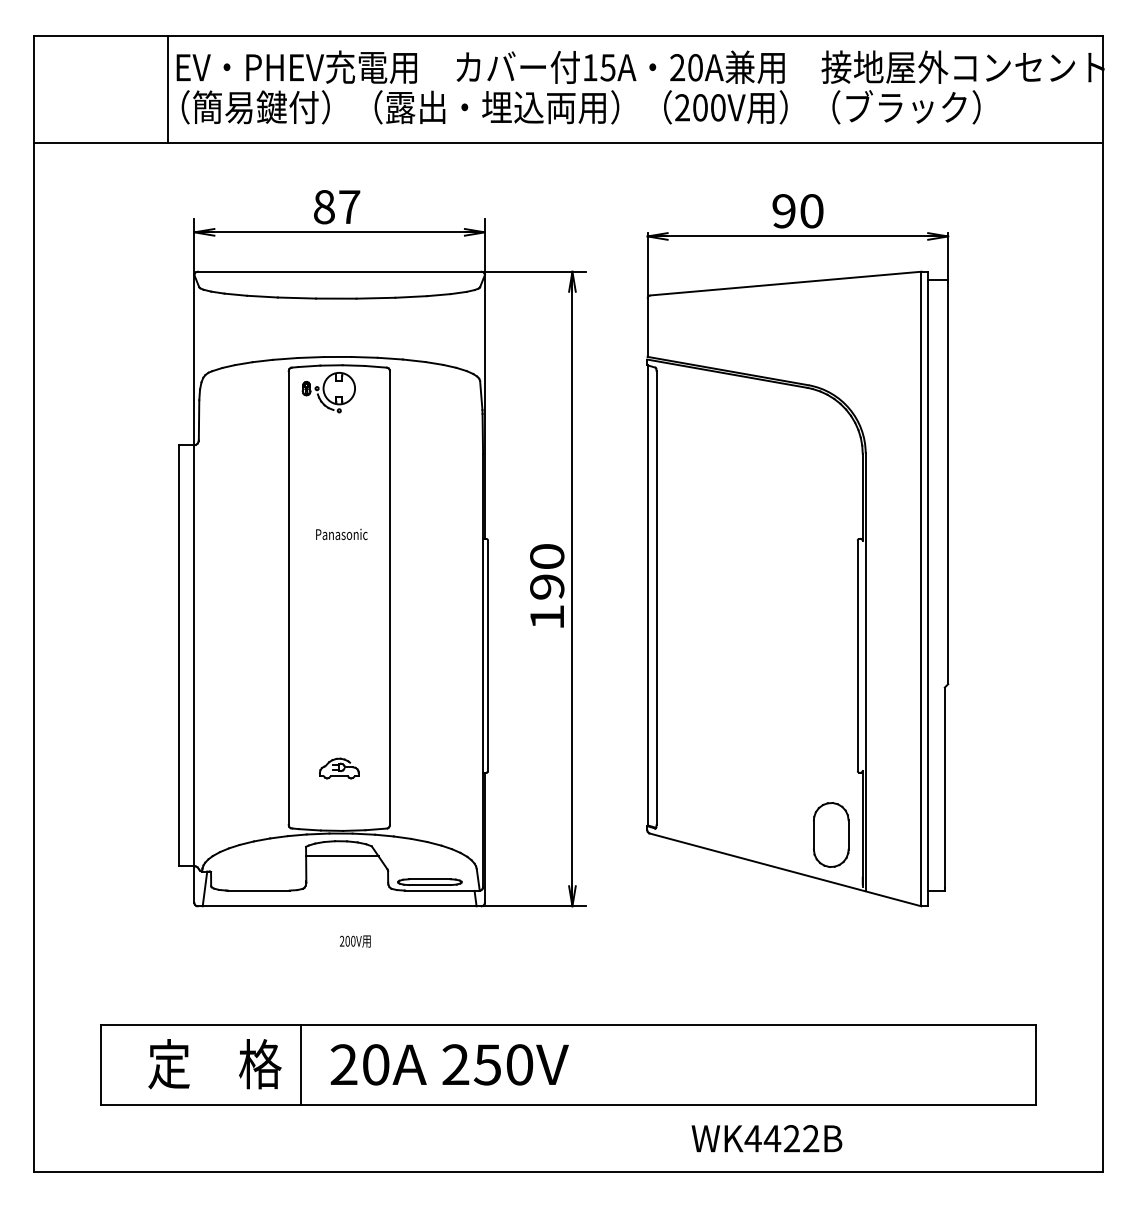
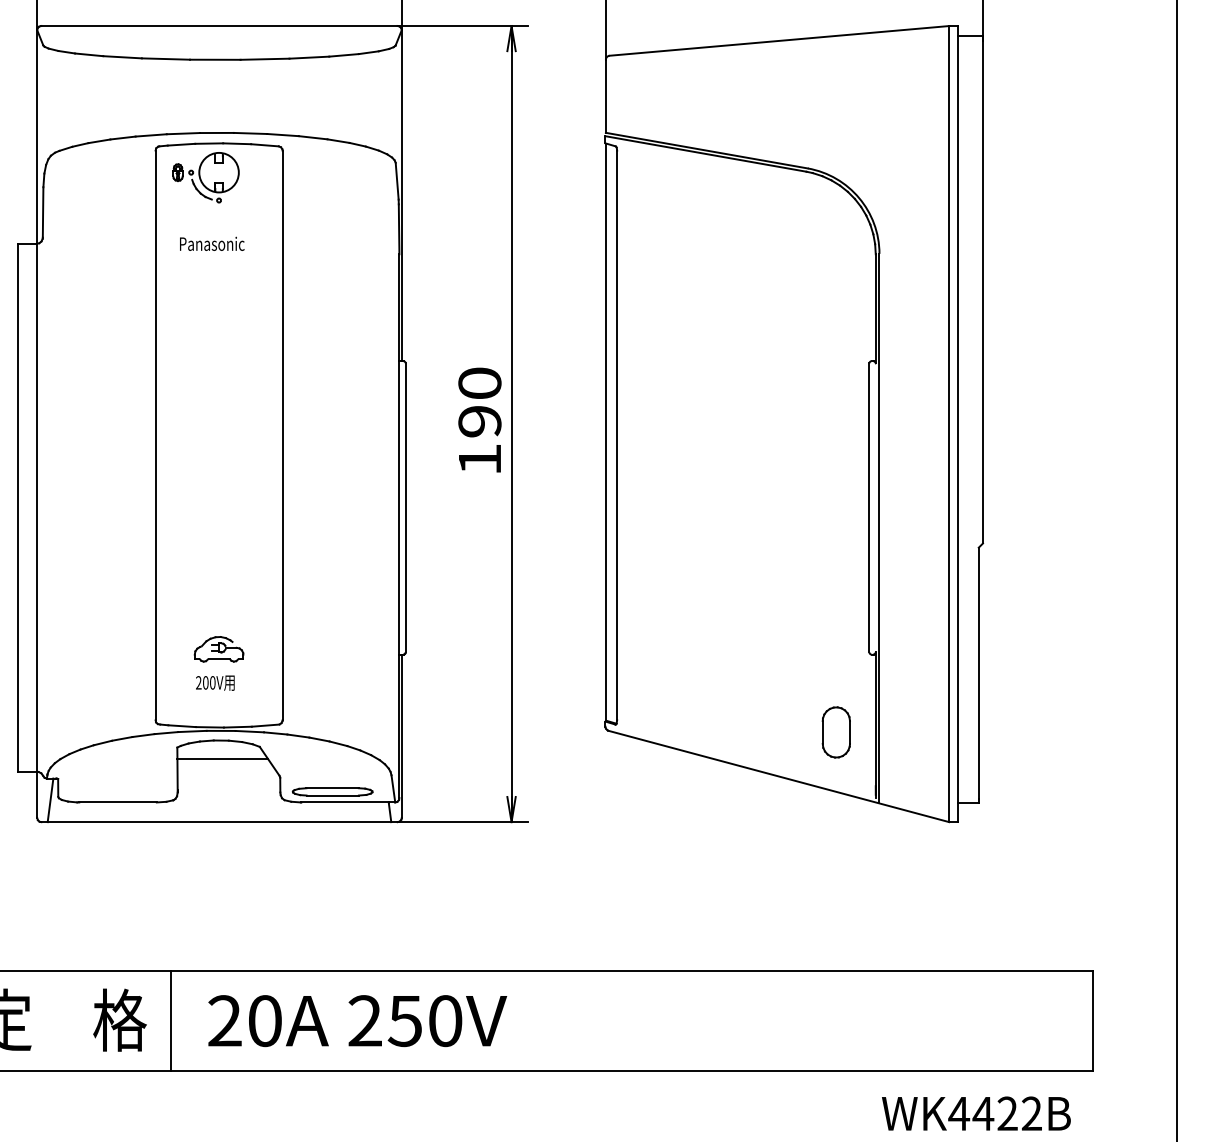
text: (341, 533) -> (211, 242), moved
part: (831, 834) -> (836, 732), size x0.62
text: (355, 941) -> (215, 683), moved
text: (766, 1138) -> (975, 1113), moved

